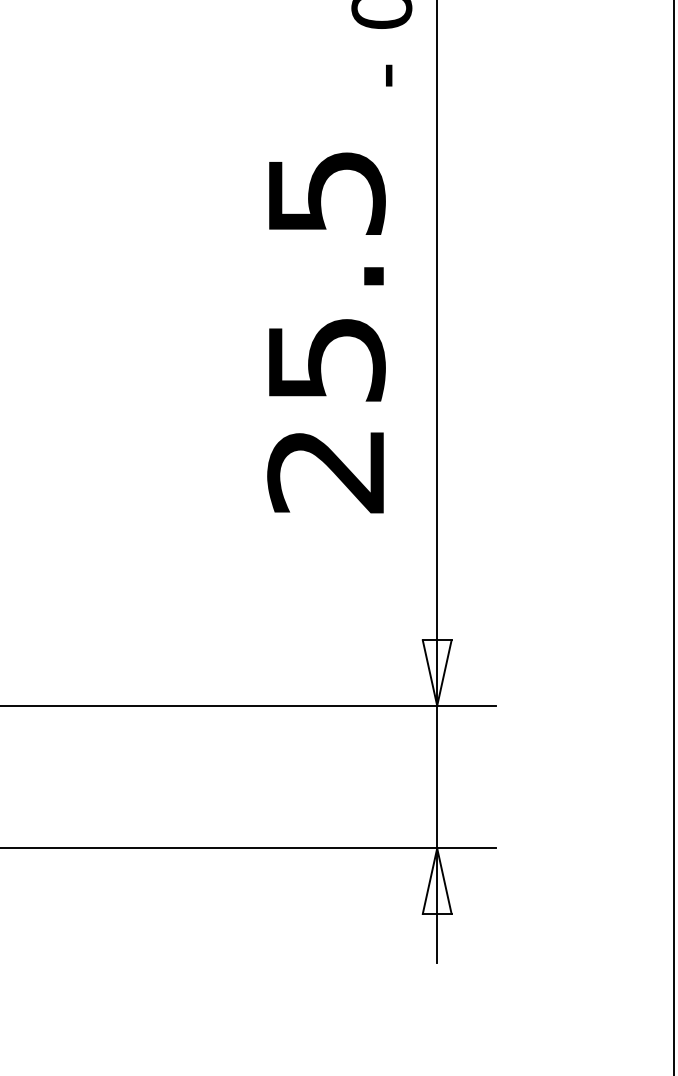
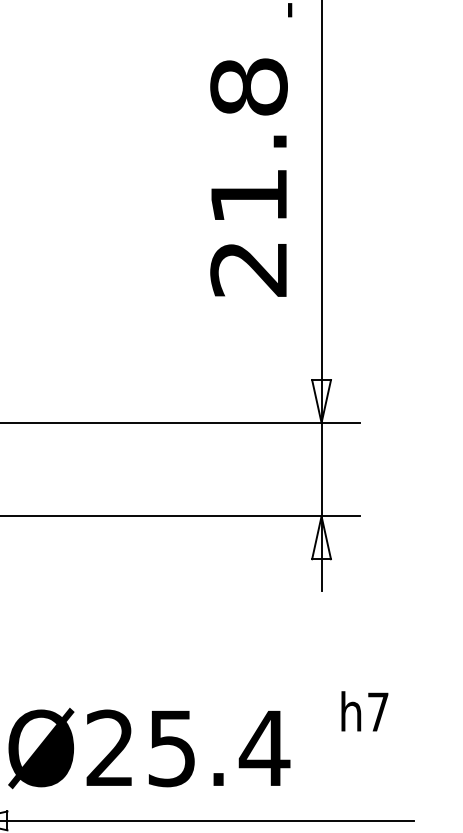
text: (325, 274) -> (248, 140), 25.5 -> 21.8

